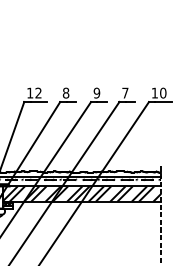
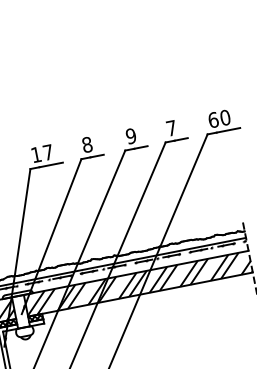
text: (38, 92) -> (47, 151), 12 -> 17
text: (154, 92) -> (212, 119), 10 -> 60

